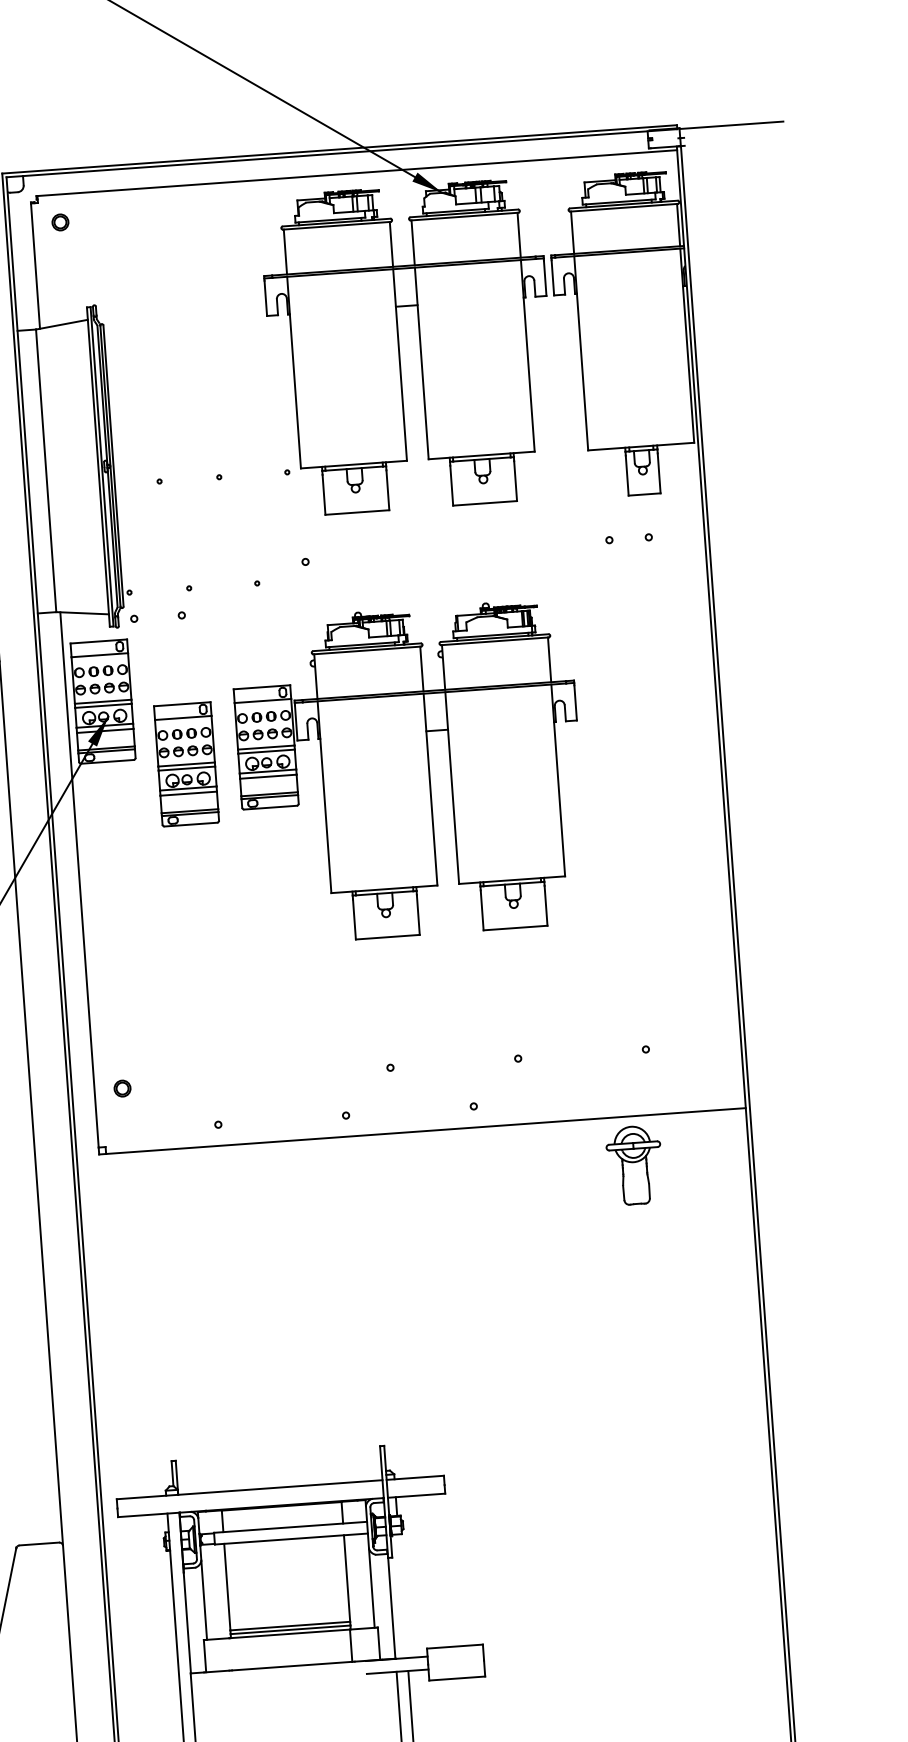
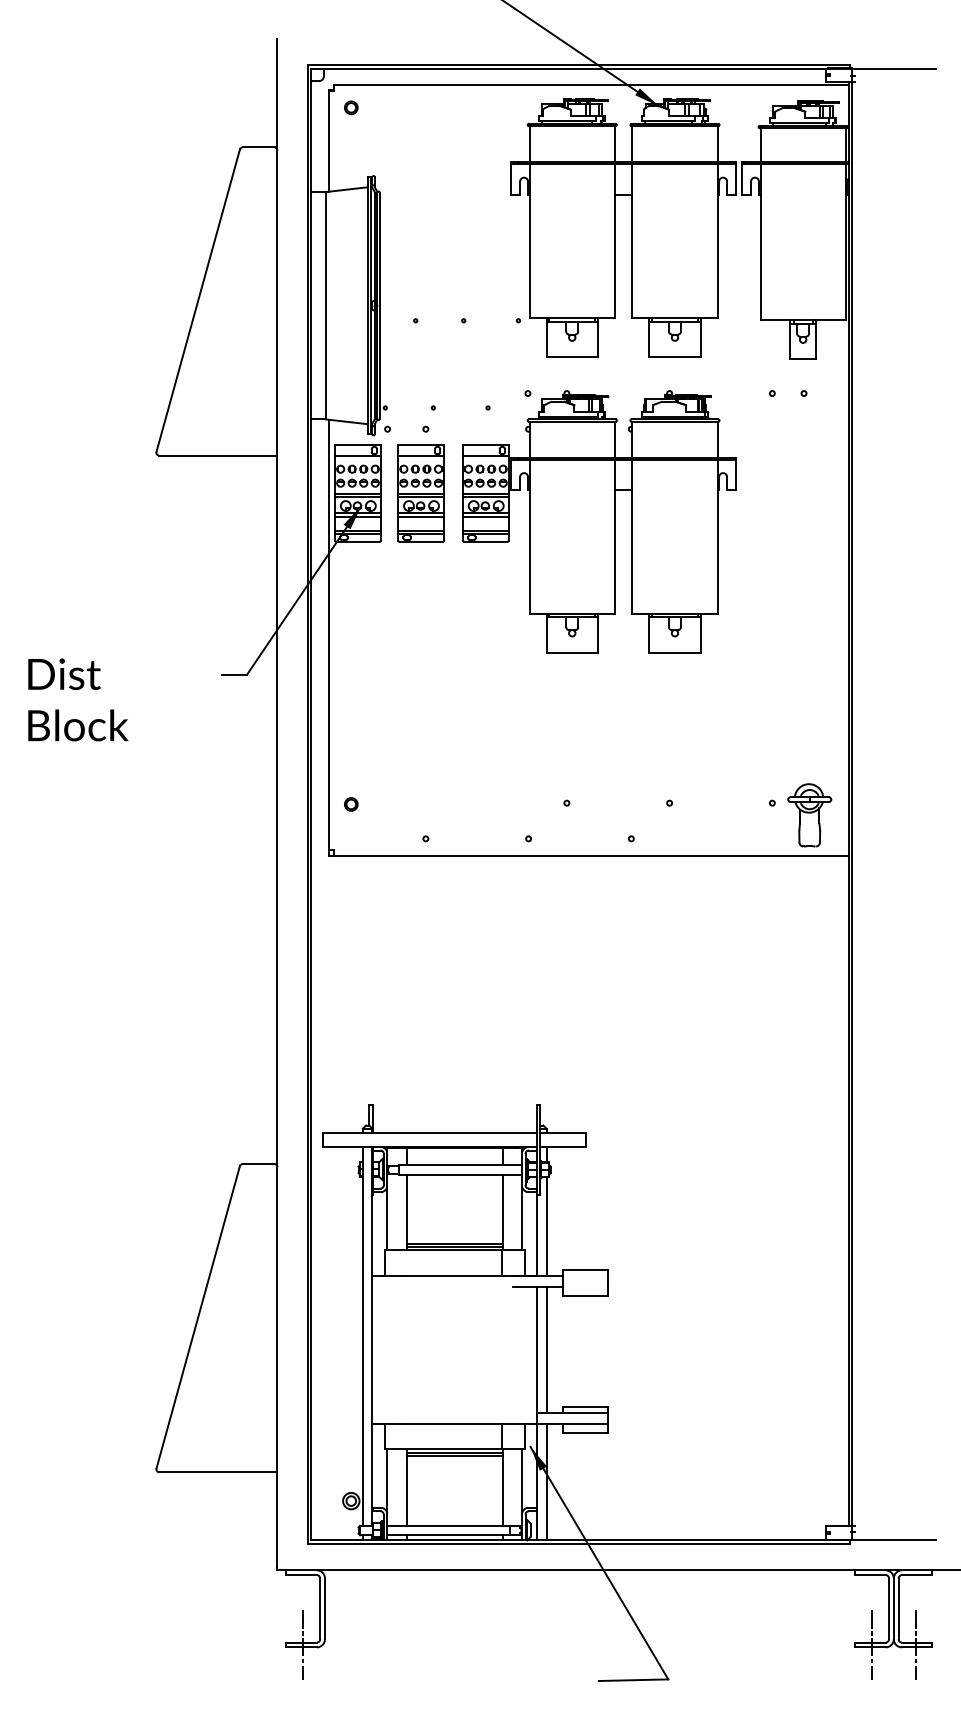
part: (185, 764) -> (420, 493), moved
part: (410, 771) -> (599, 521), moved
part: (634, 1165) -> (809, 815), moved
line: (402, 1595) -> (546, 1226), added

